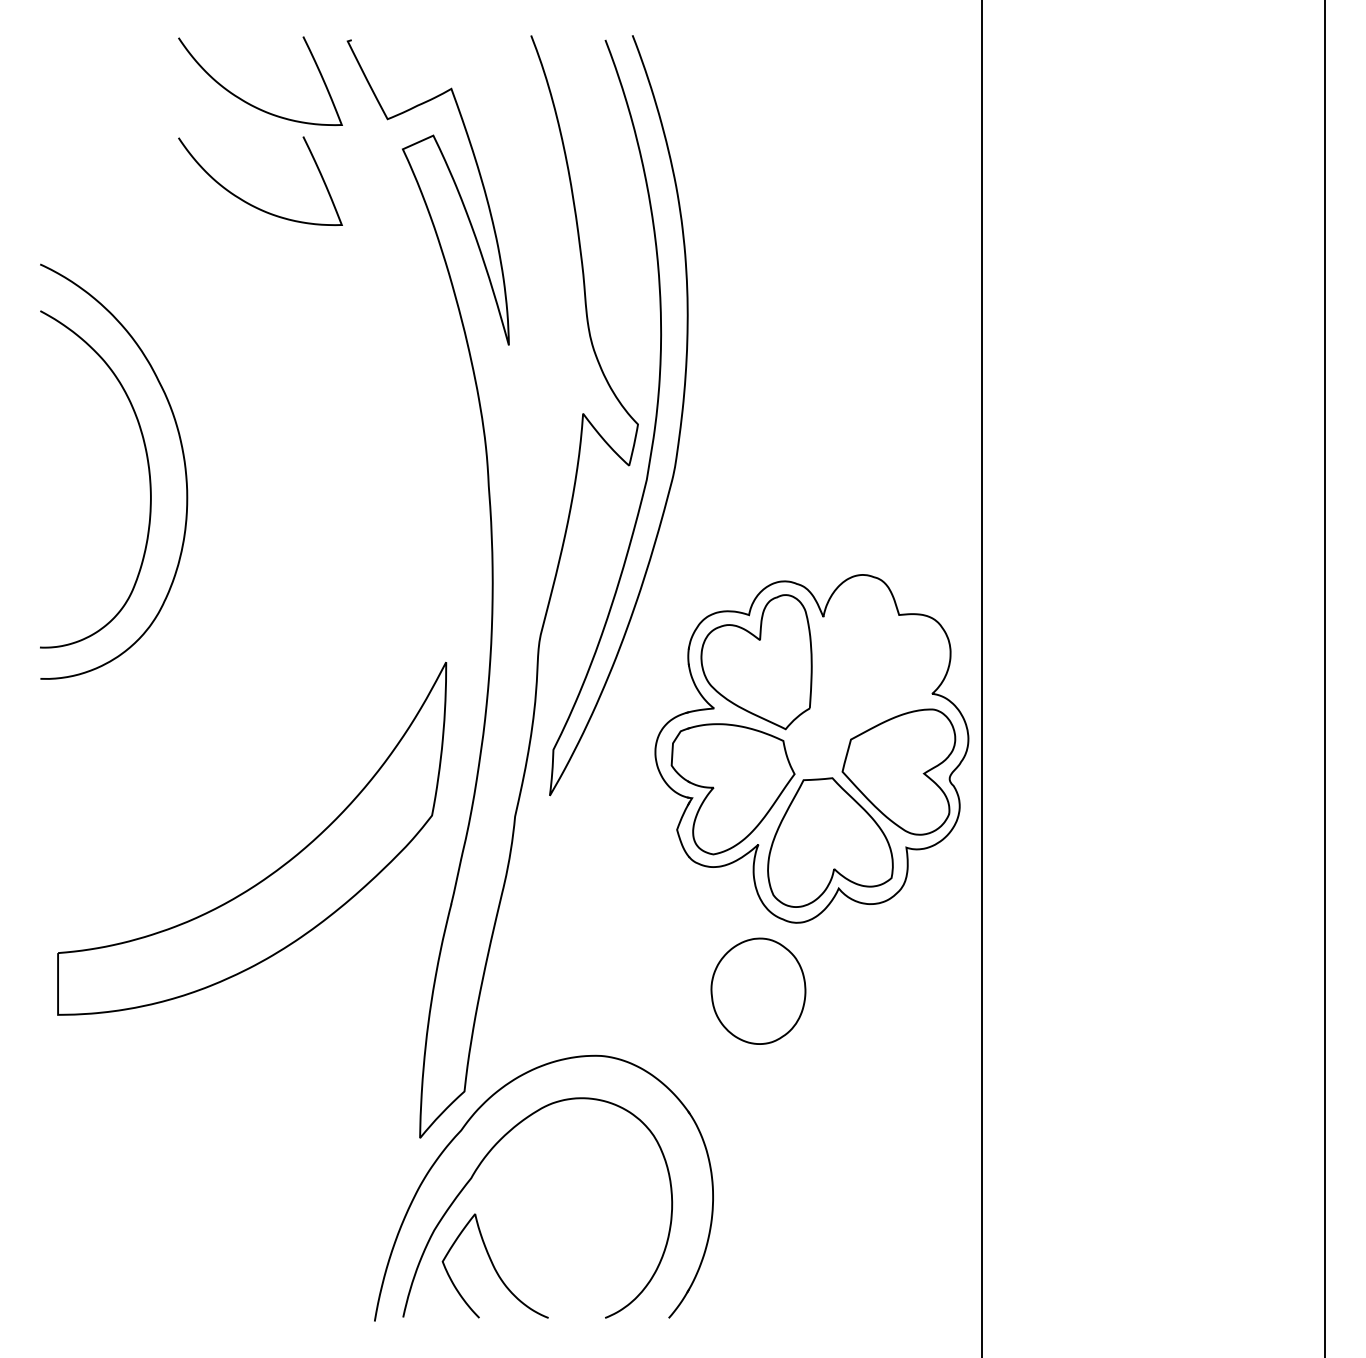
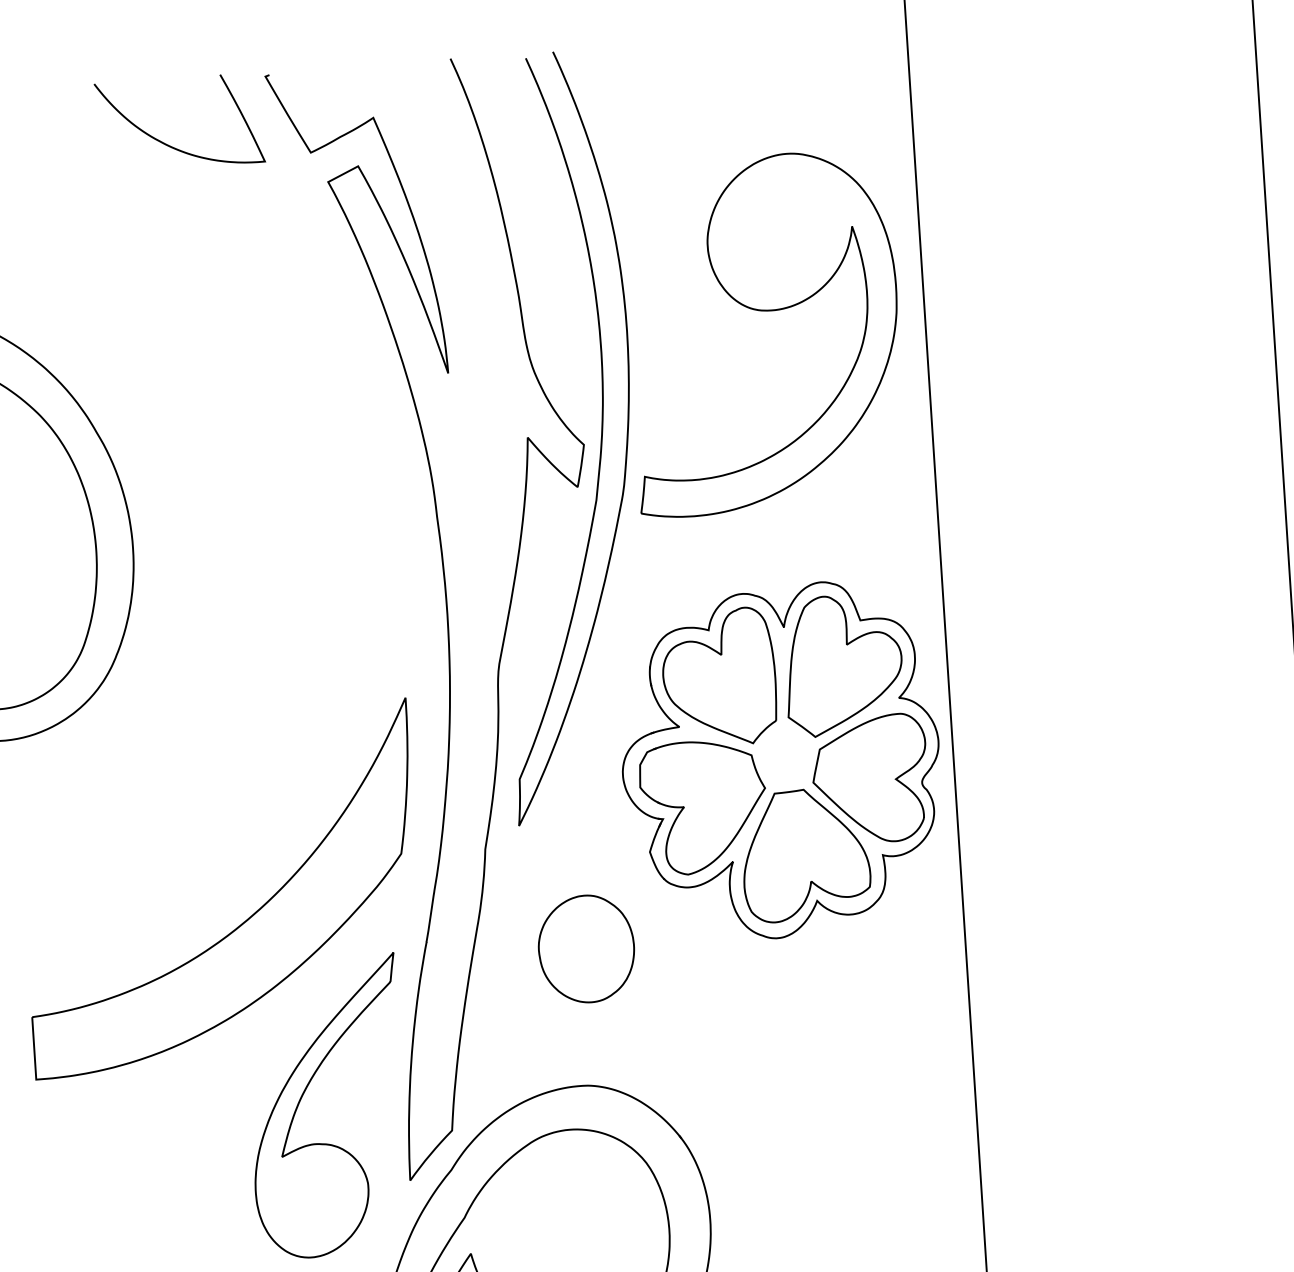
curve: (248, 202) -> (175, 245), removed
part: (822, 304) -> (762, 311), added
part: (879, 657) -> (843, 664), added
part: (758, 990) -> (586, 948), moved
part: (319, 1049) -> (302, 1097), added

